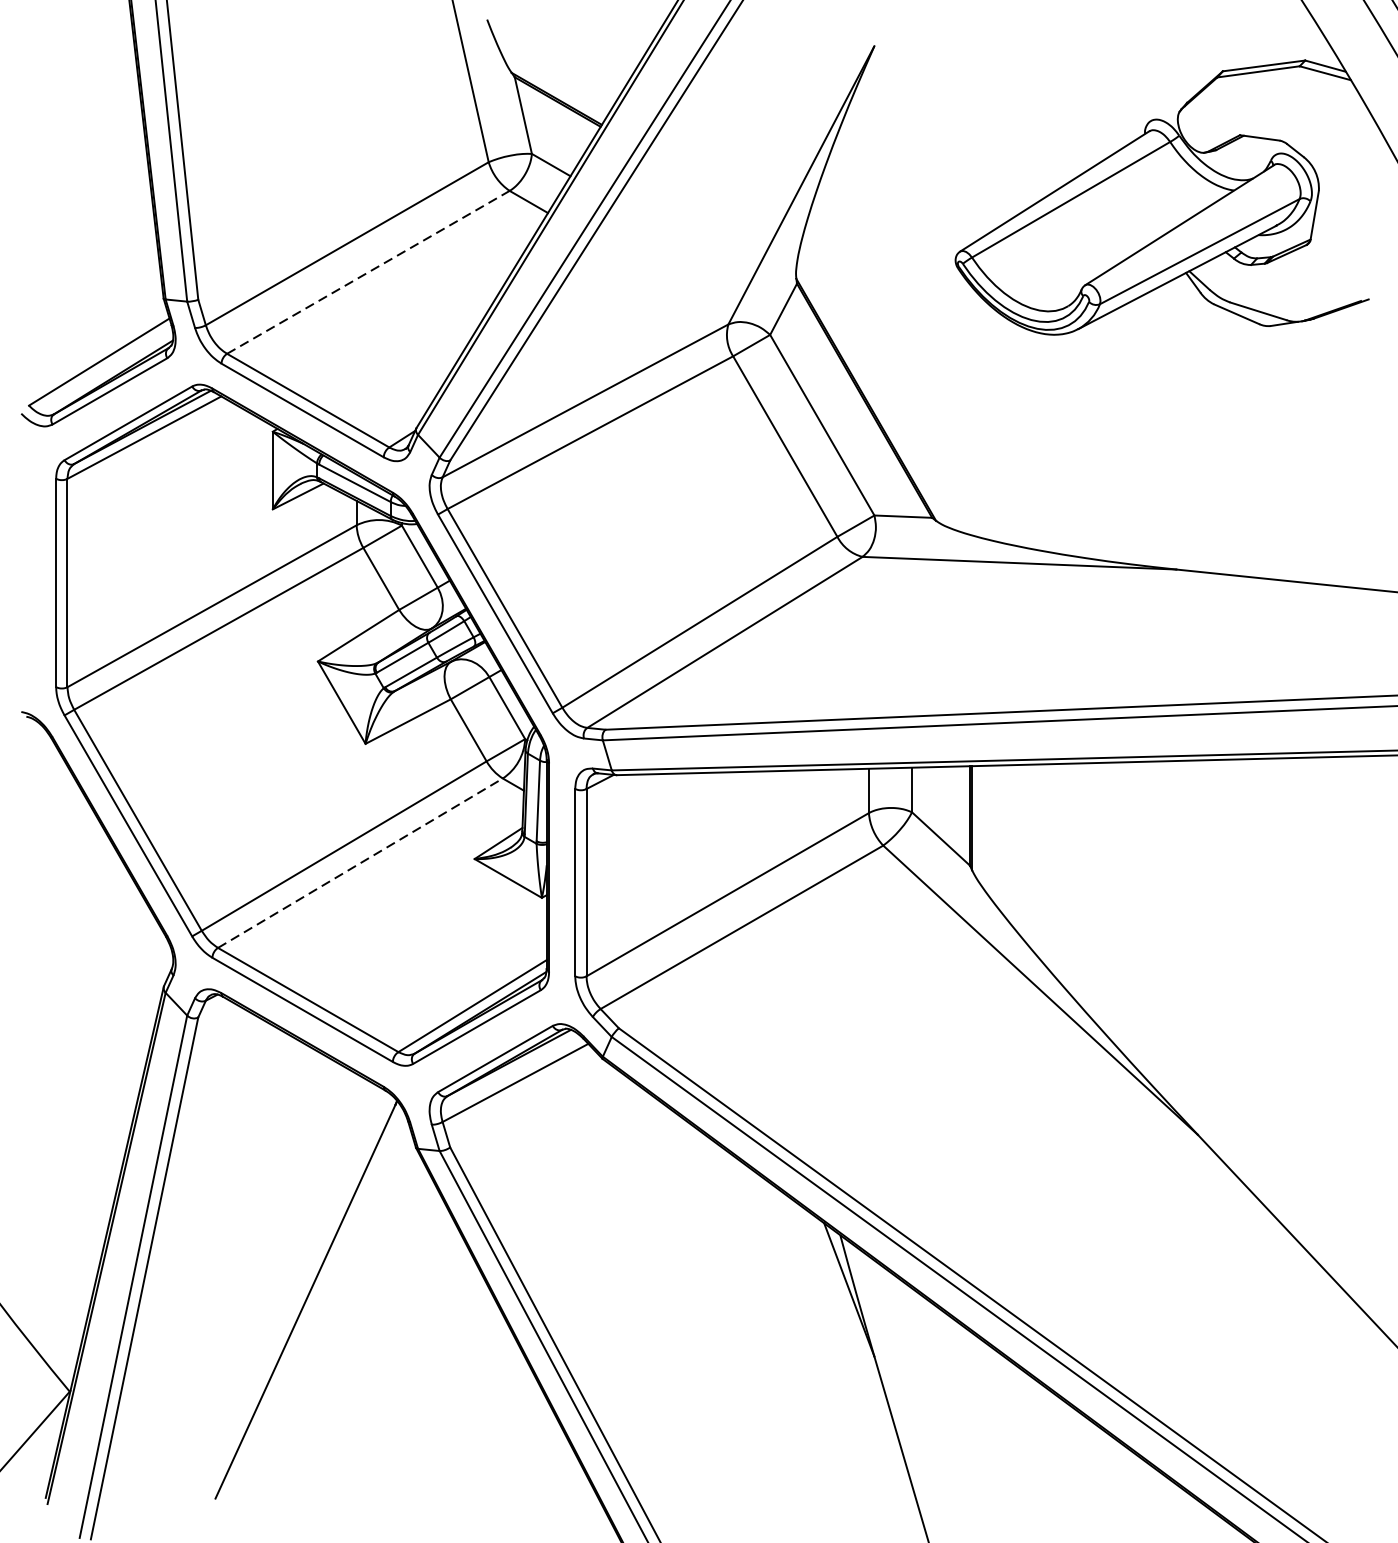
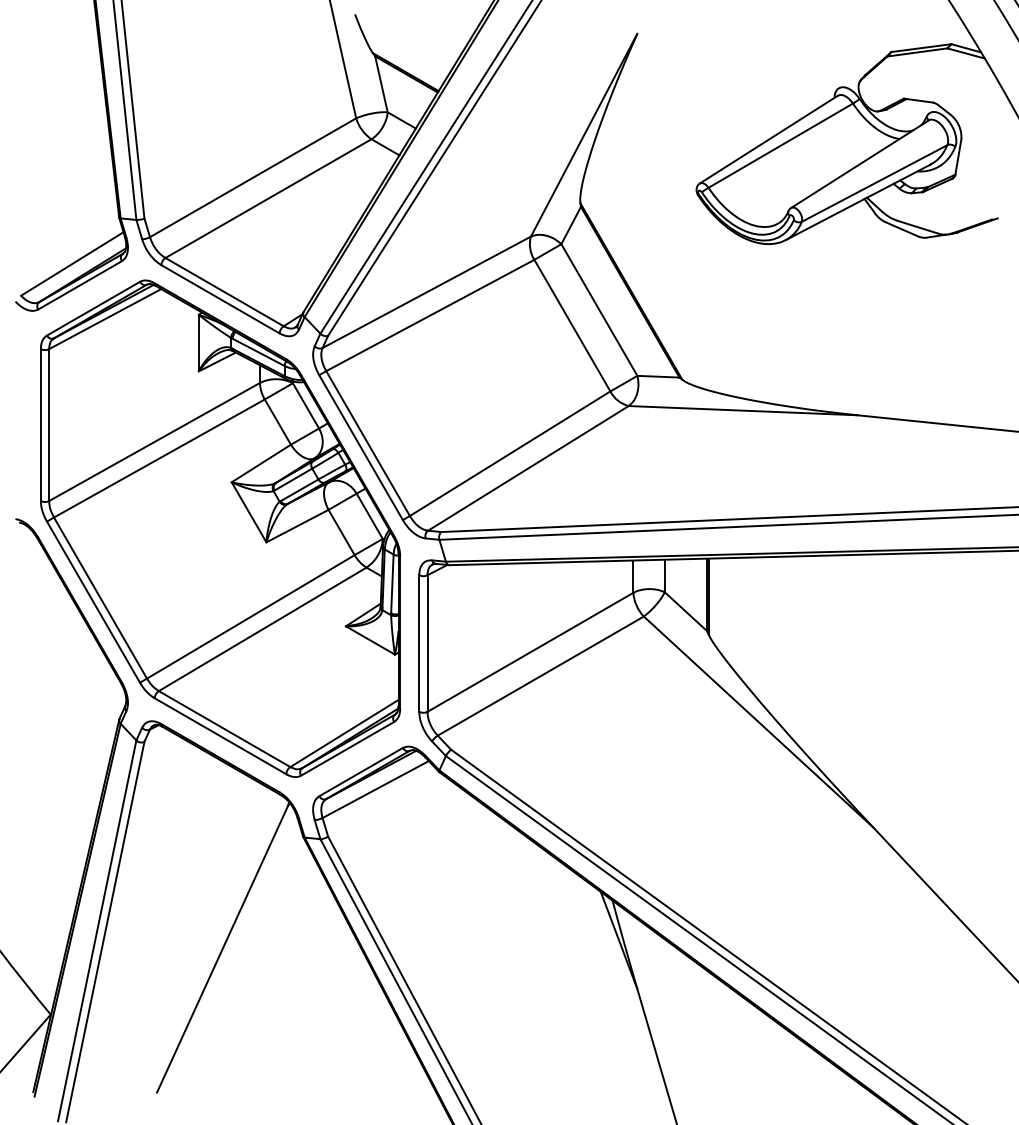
line: (368, 272) -> (268, 198), dashed -> solid
line: (360, 863) -> (262, 629), dashed -> solid

